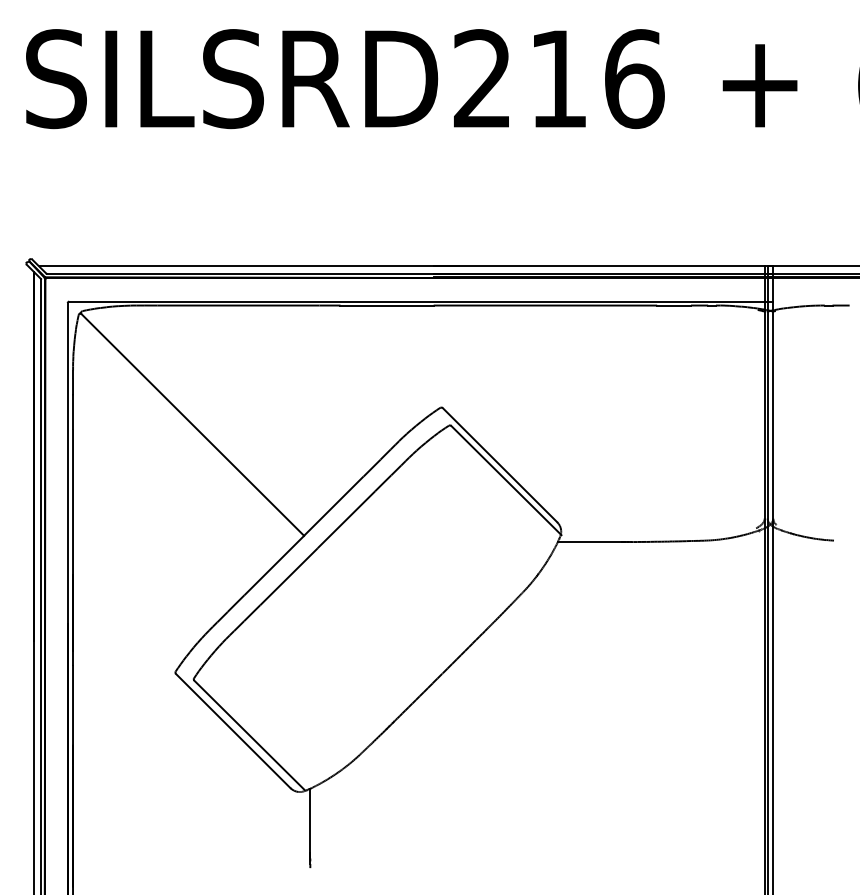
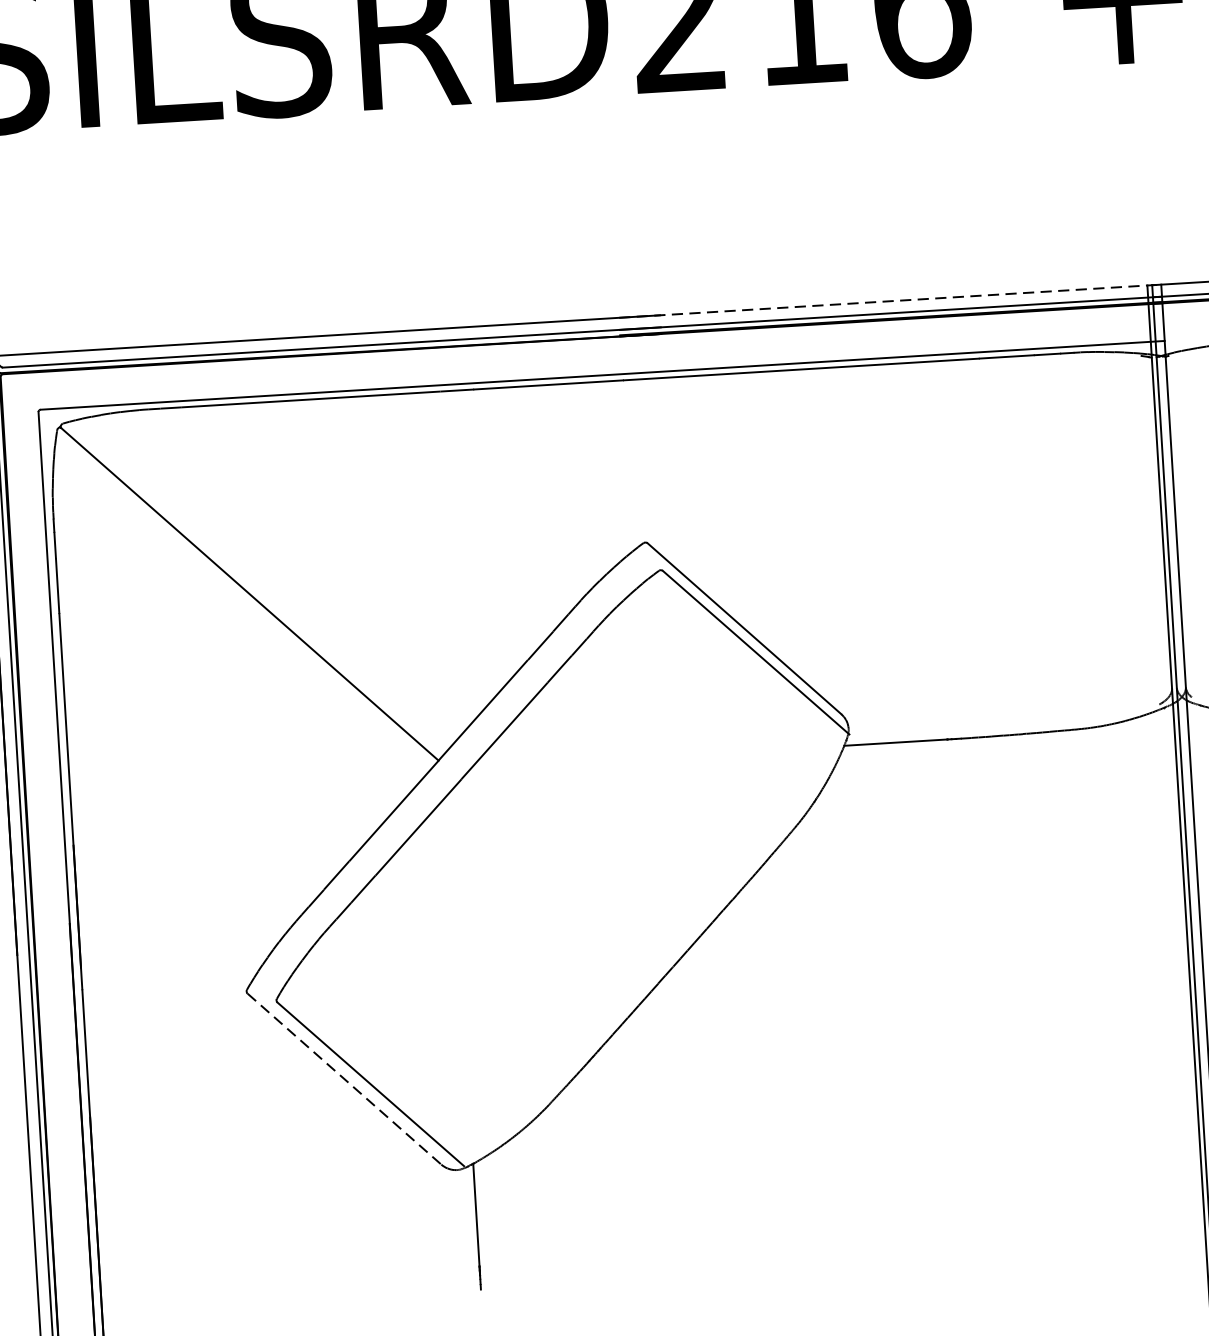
line: (603, 266) -> (890, 301), solid -> dashed
line: (233, 731) -> (345, 1079), solid -> dashed

